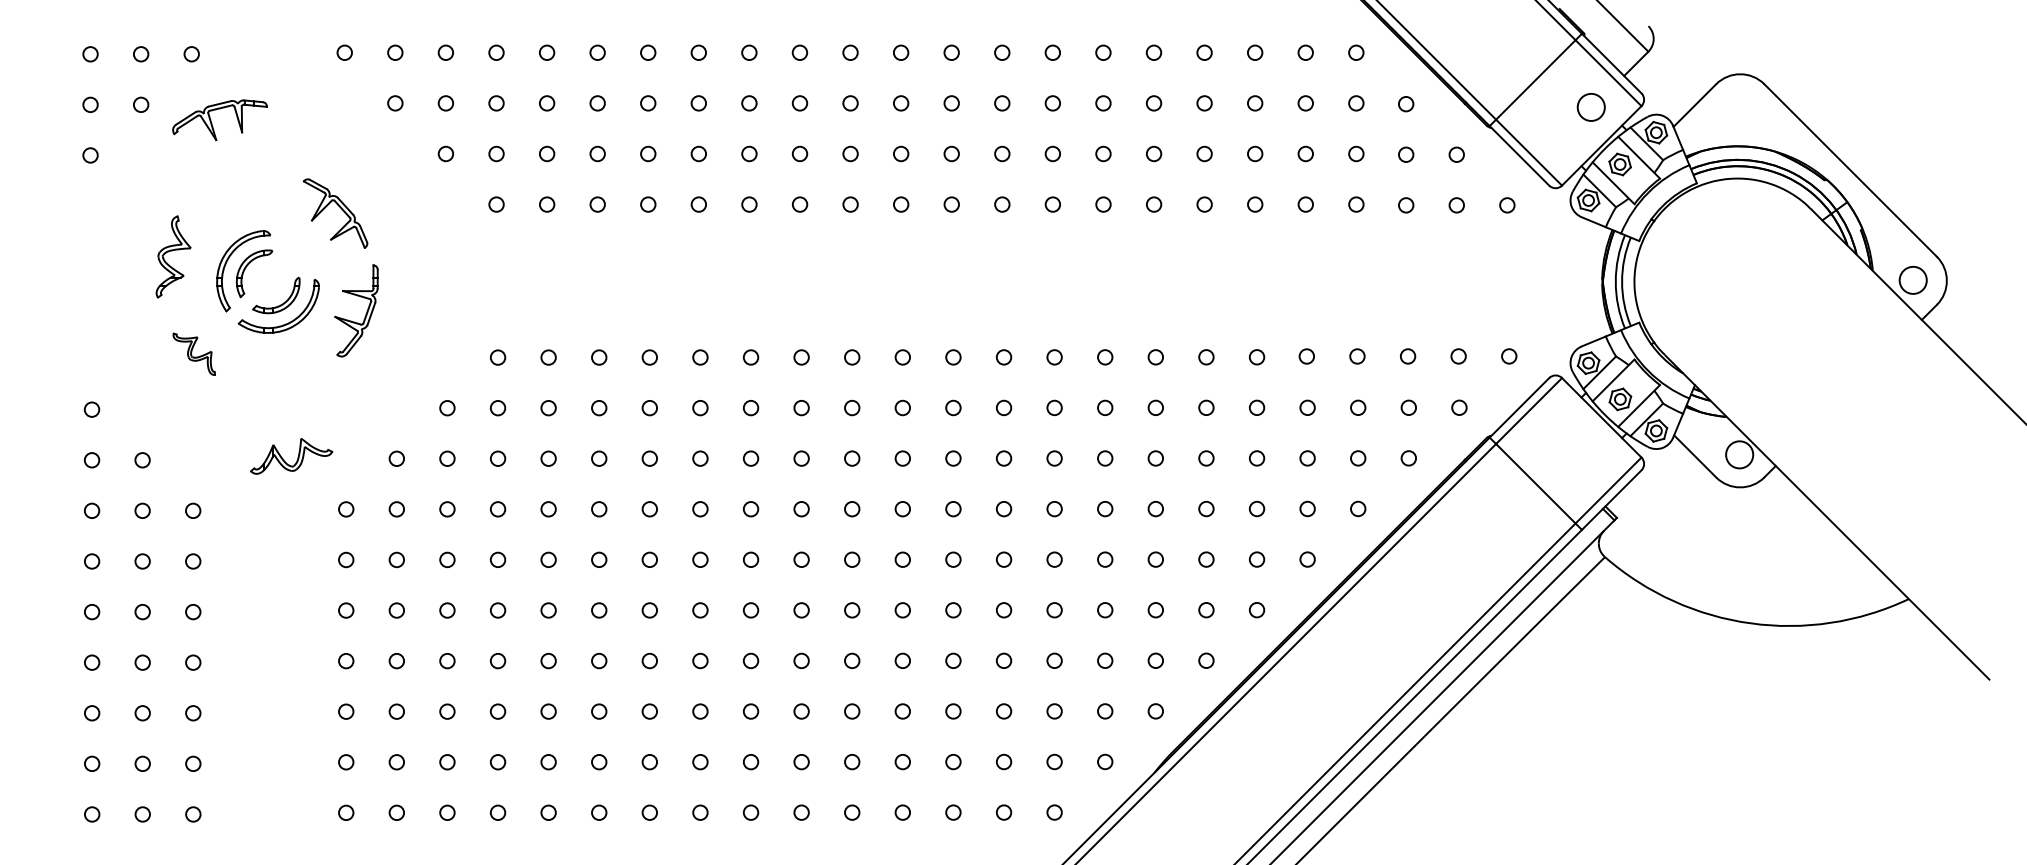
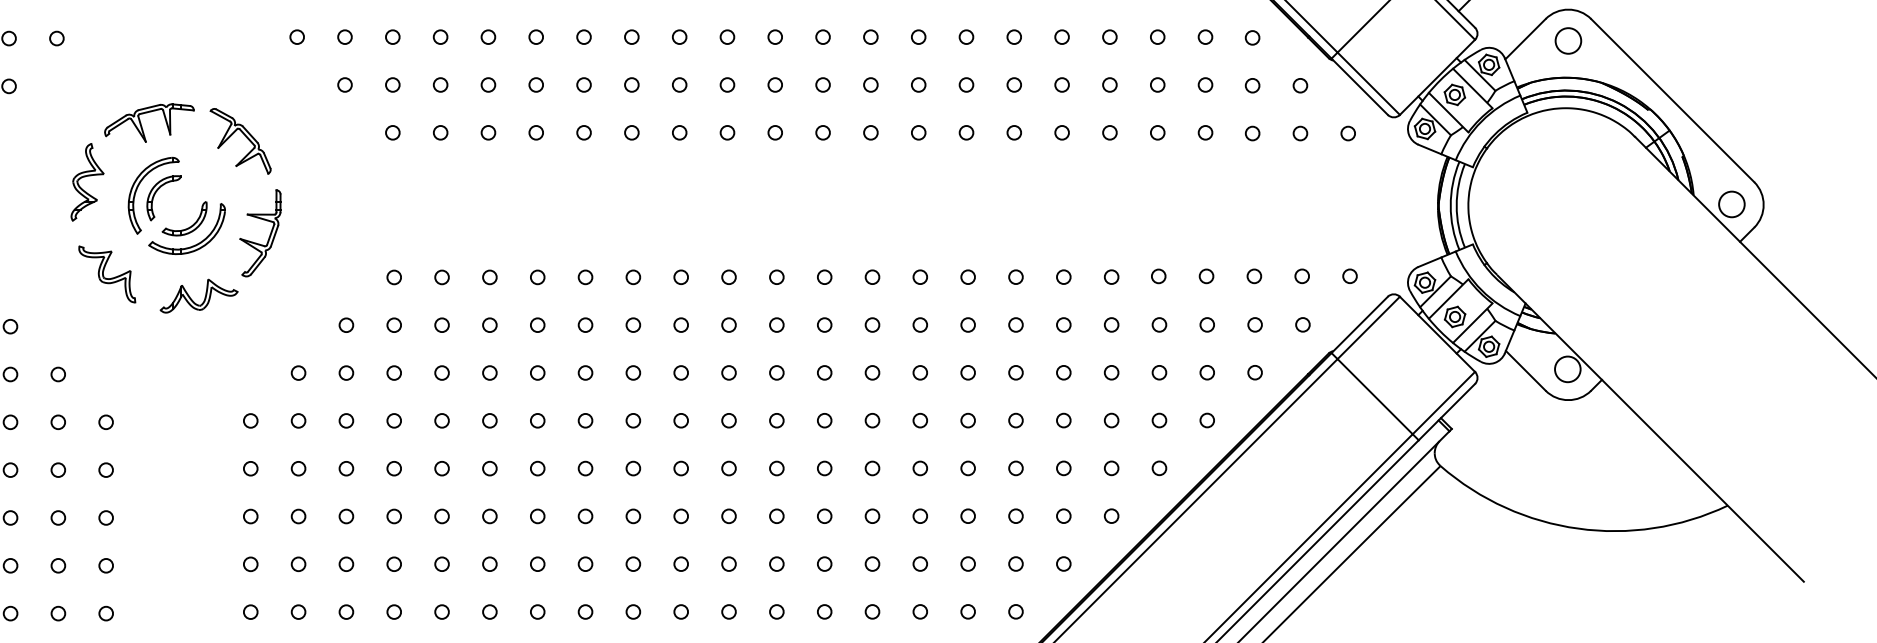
circle: (1590, 107) -> (1567, 41), moved
part: (212, 123) -> (142, 126), moved
part: (193, 353) -> (106, 273), size x1.43
part: (291, 456) -> (199, 296), moved

